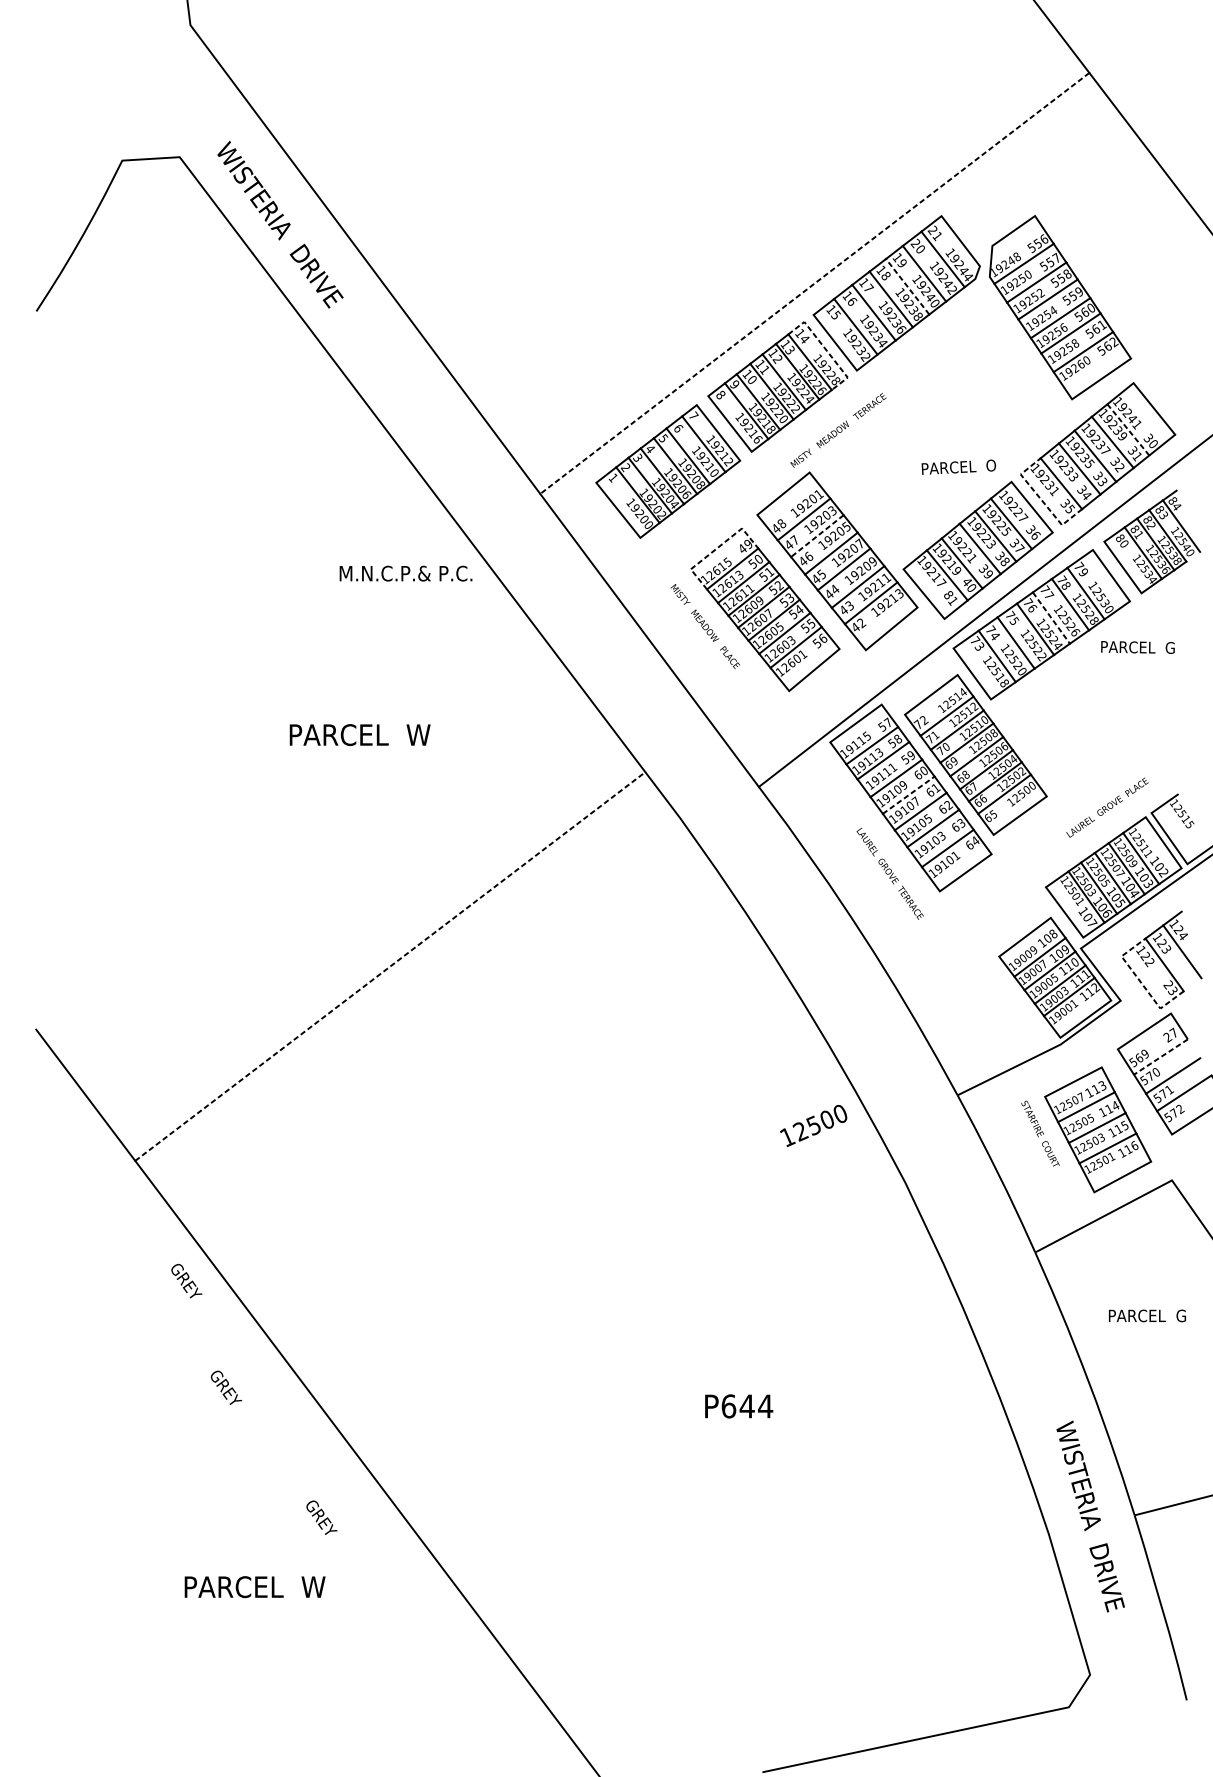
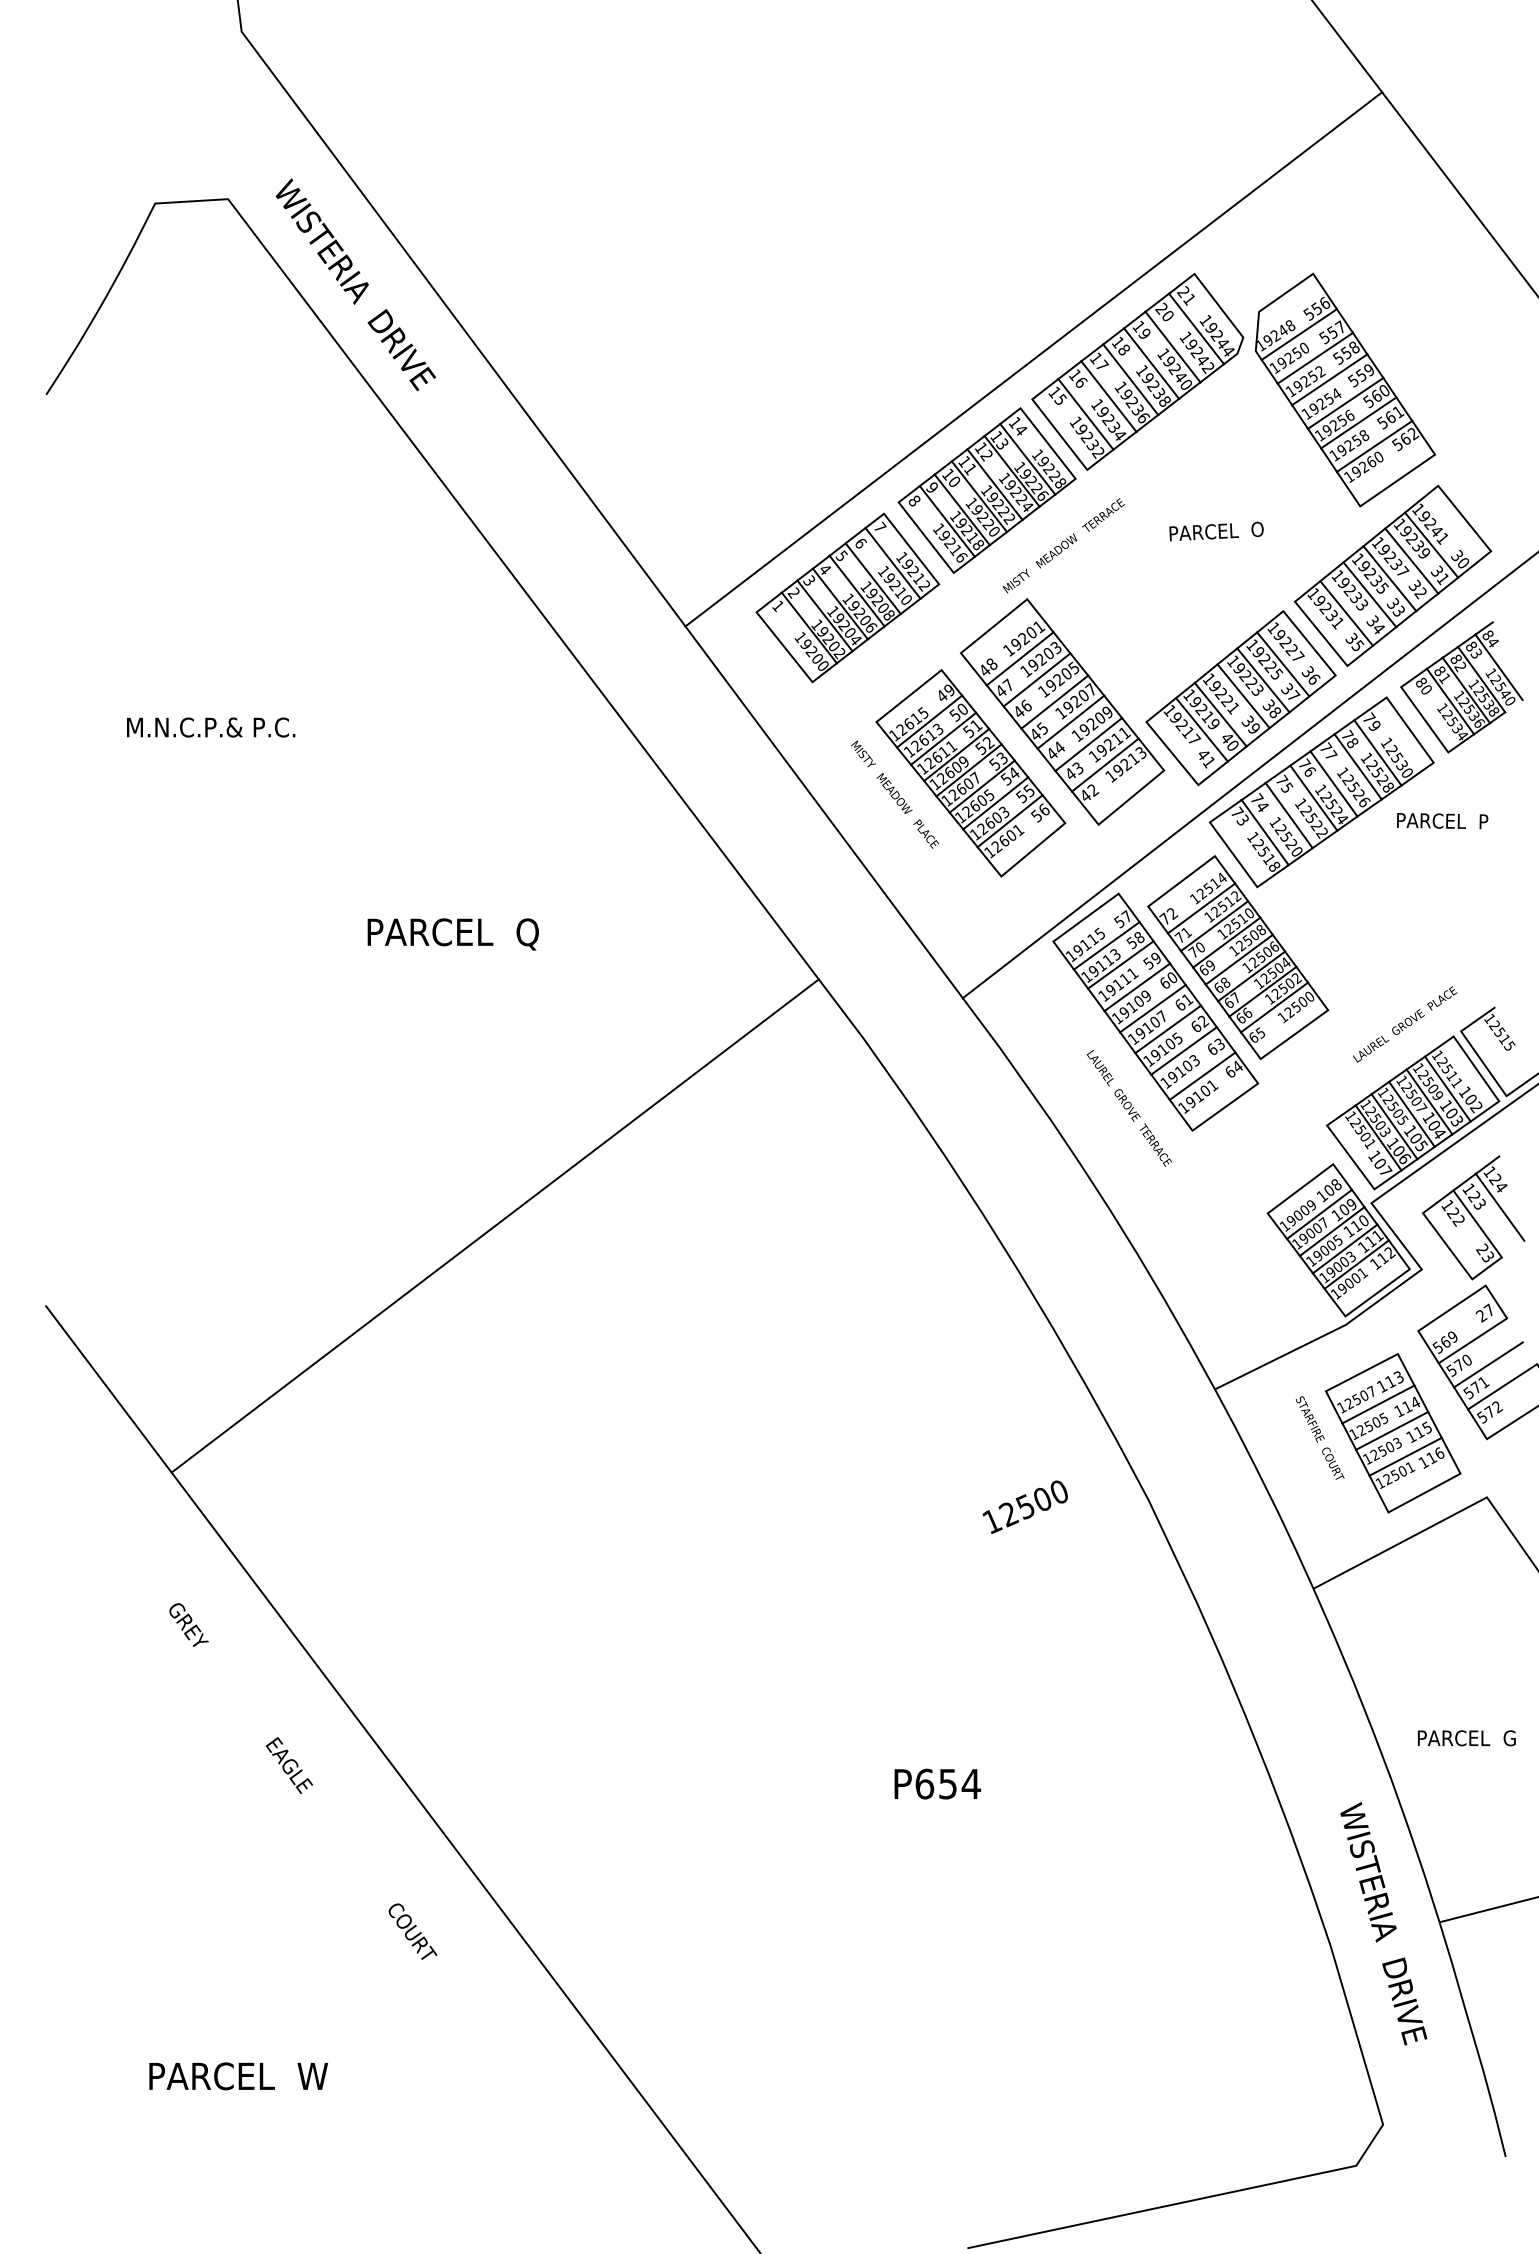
line: (814, 283) -> (1033, 359), dashed -> solid
line: (907, 286) -> (1151, 363), dashed -> solid
line: (826, 349) -> (1048, 443), dashed -> solid
line: (1128, 430) -> (1431, 545), dashed -> solid
text: (958, 467) -> (1216, 531), moved
line: (1040, 499) -> (1320, 633), dashed -> solid
line: (817, 535) -> (1037, 679), dashed -> solid
line: (716, 549) -> (909, 696), dashed -> solid
text: (406, 573) -> (211, 727), moved
text: (948, 594) -> (1203, 754), 81 -> 41
line: (1051, 618) -> (1334, 784), dashed -> solid
text: (1170, 647) -> (1484, 821), PARCEL  G -> PARCEL  P
text: (418, 736) -> (530, 934), PARCEL  W -> PARCEL  Q
line: (909, 795) -> (1153, 1008), dashed -> solid
line: (390, 966) -> (495, 1225), dashed -> solid
line: (1140, 981) -> (1447, 1245), dashed -> solid
line: (1160, 1056) -> (1472, 1340), dashed -> solid
text: (813, 1125) -> (1024, 1506), moved
text: (186, 1280) -> (188, 1624), moved
text: (1147, 1316) -> (1466, 1738), moved
text: (227, 1391) -> (288, 1765), GREY -> EAGLE
text: (746, 1406) -> (947, 1784), P644 -> P654
text: (326, 1524) -> (414, 1933), GREY -> COURT
text: (254, 1587) -> (238, 2076), moved

